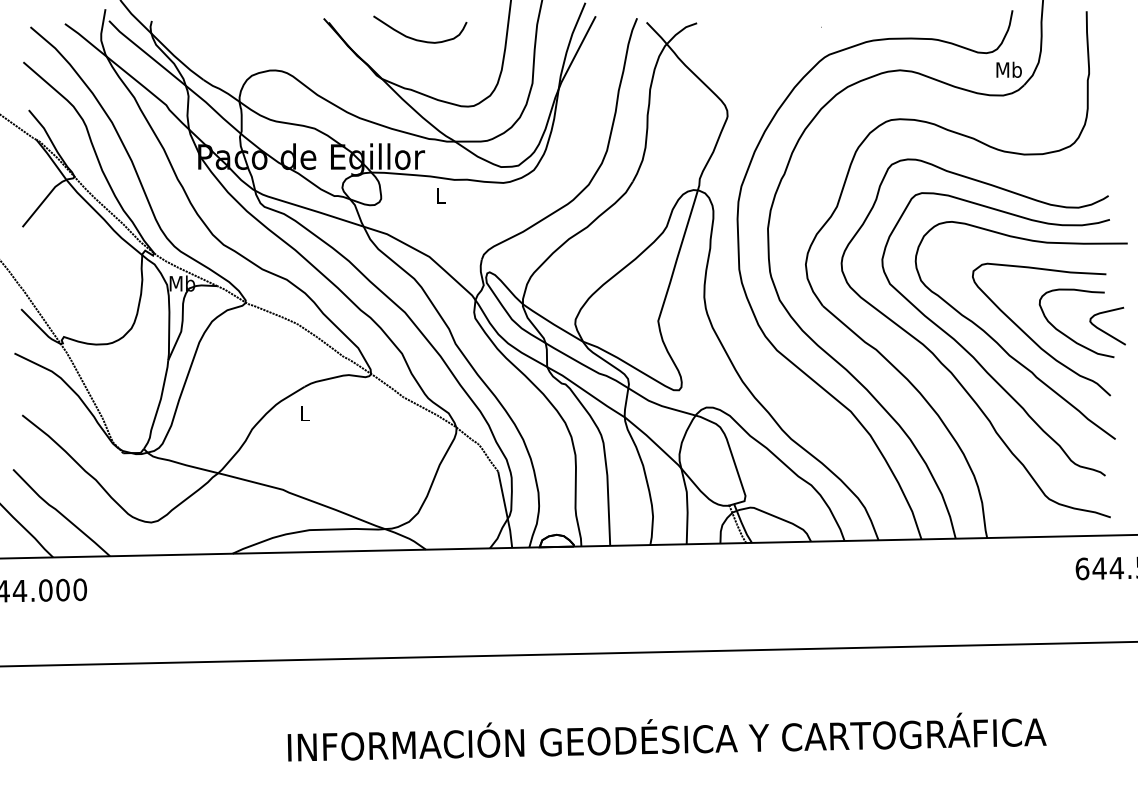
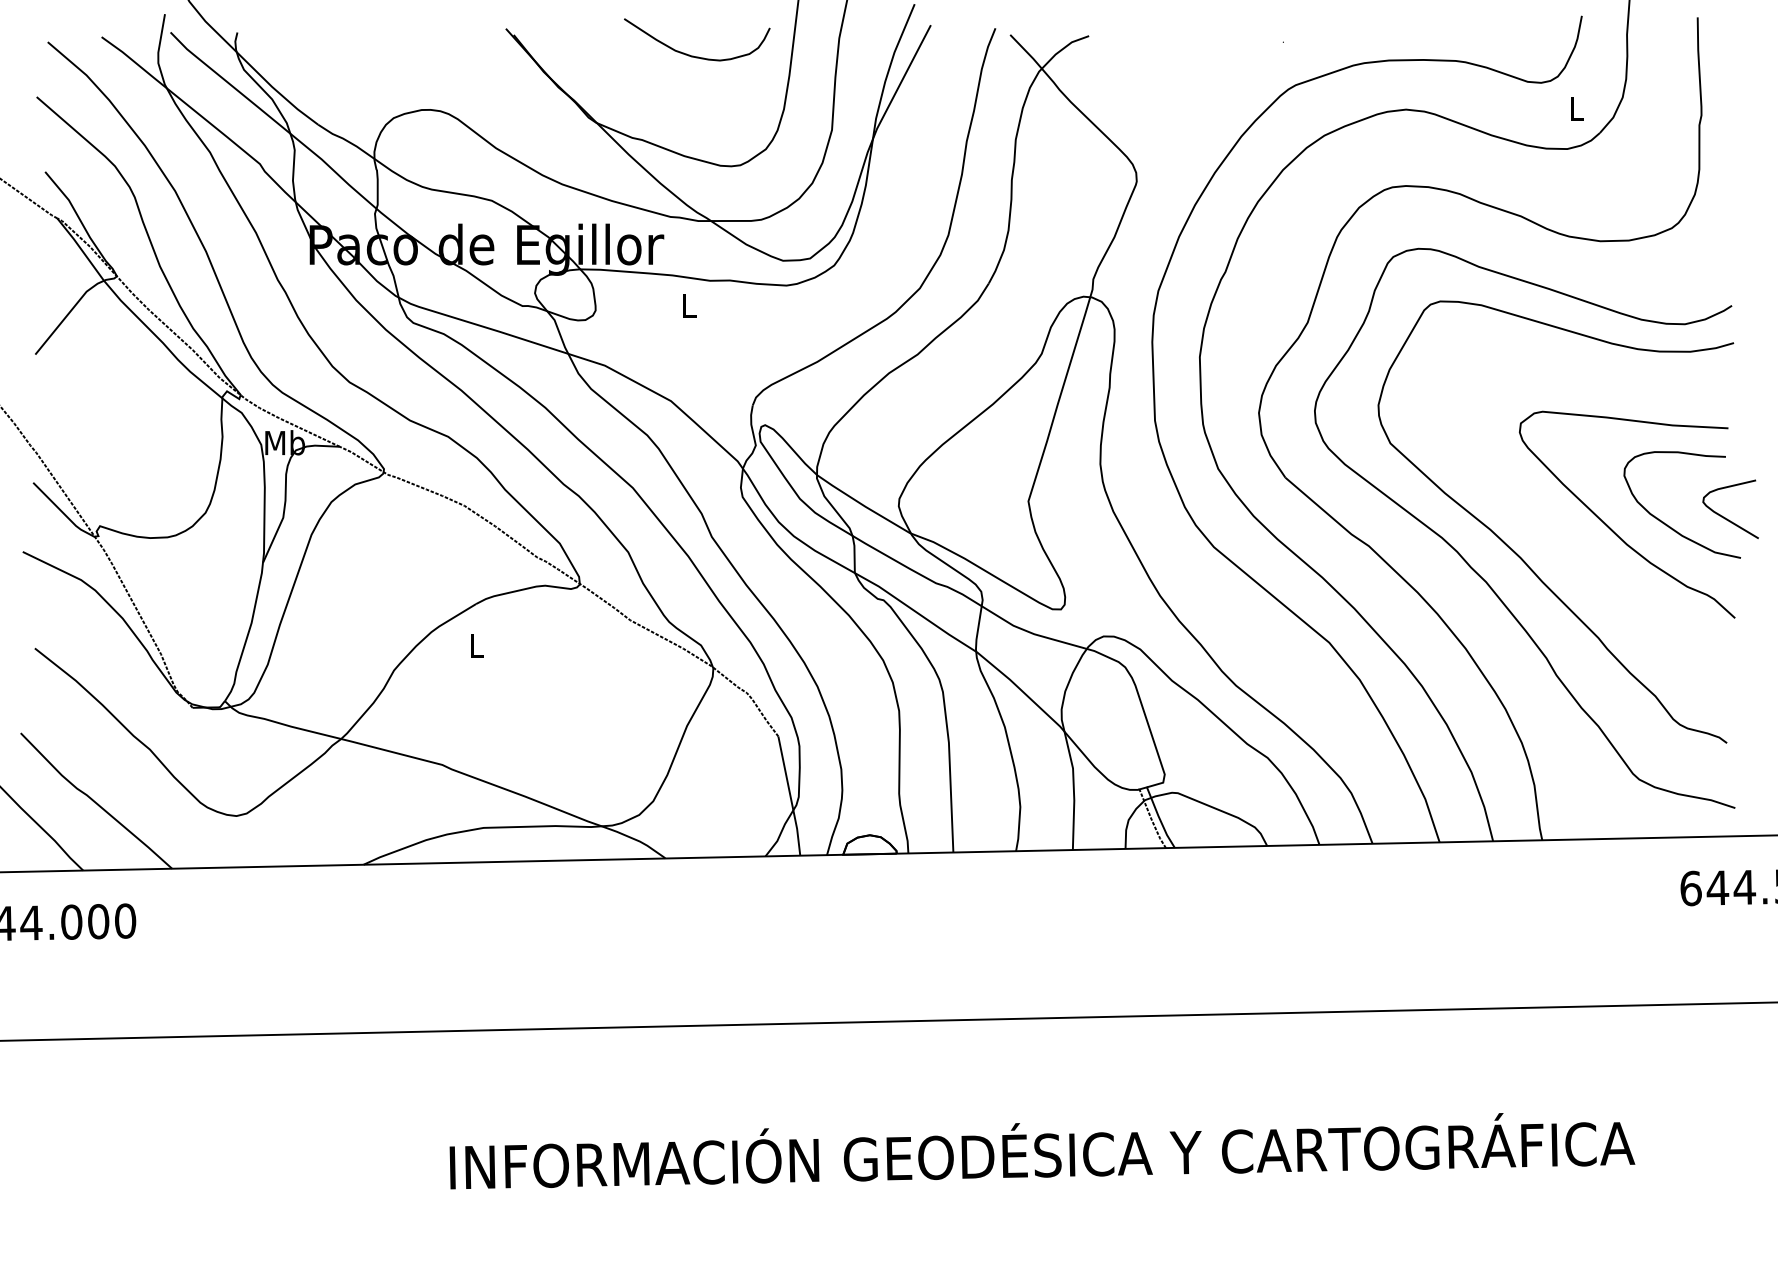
curve: (419, 39) -> (696, 55), moved
text: (1008, 69) -> (1575, 108), Mb -> L
curve: (1001, 345) -> (1564, 539), removed

